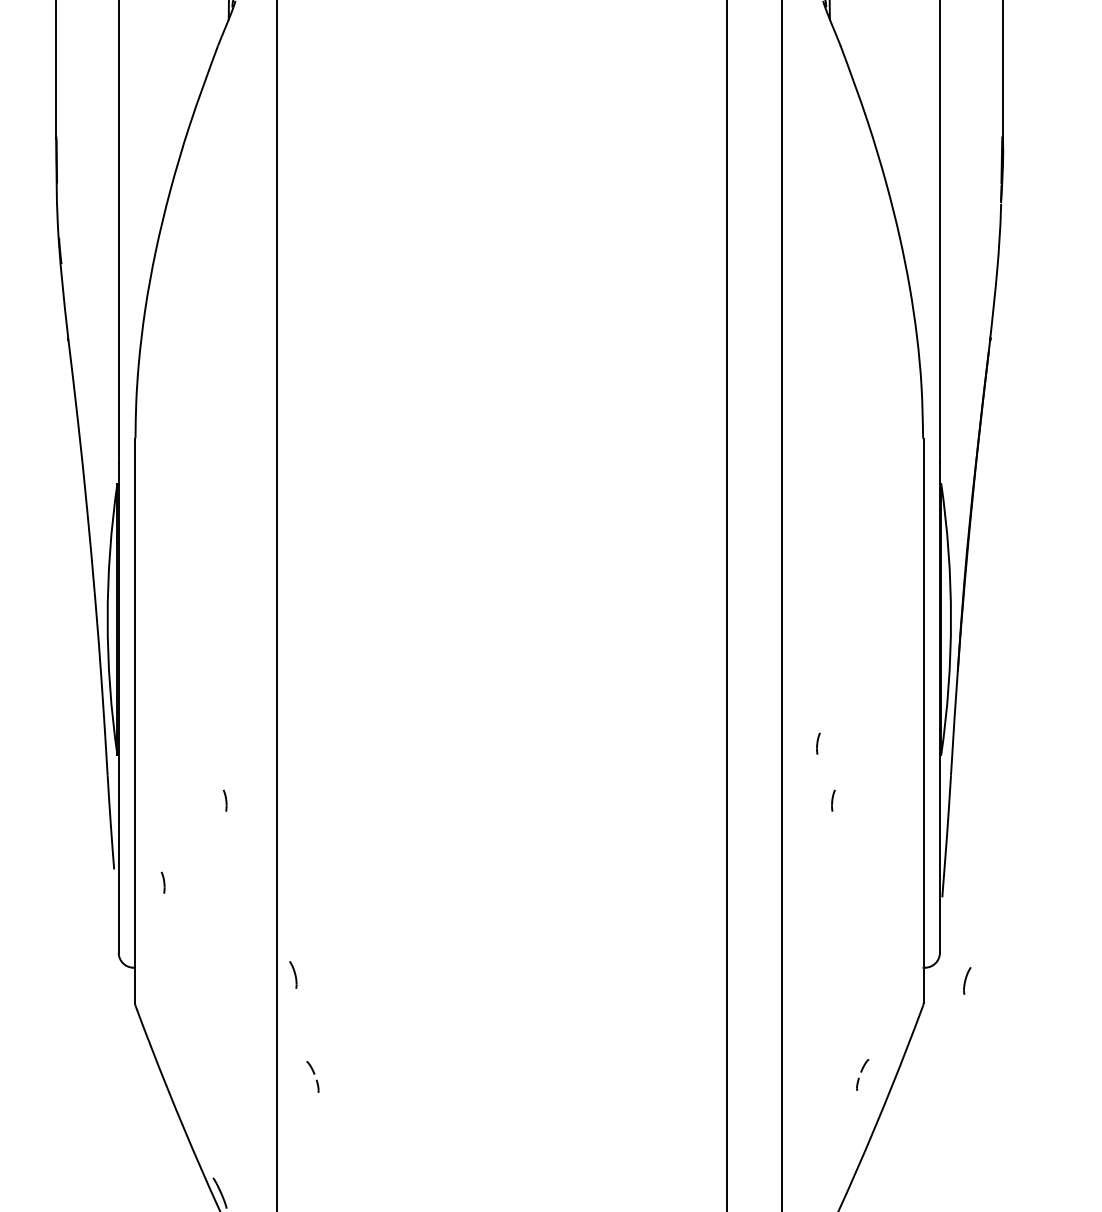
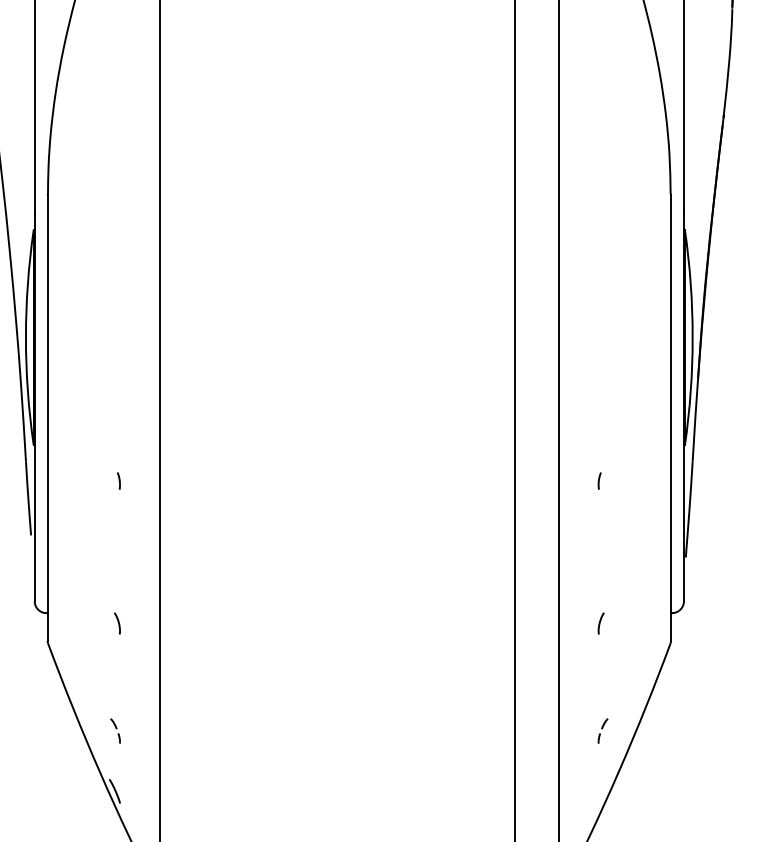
part: (818, 743) -> (587, 435), removed
part: (162, 882) -> (69, 545), removed
part: (293, 974) -> (117, 623), moved
part: (967, 980) -> (601, 623), moved
part: (862, 1074) -> (602, 730), moved
part: (312, 1076) -> (115, 730), moved

